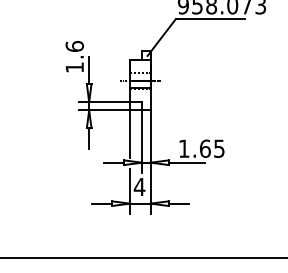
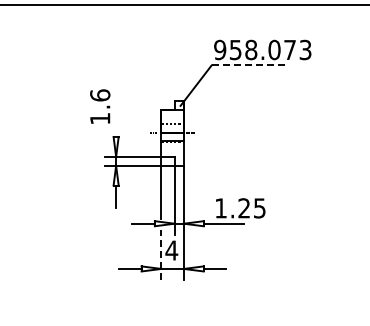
line: (210, 19) -> (250, 65), solid -> dashed
line: (89, 70) -> (116, 121), removed
text: (205, 148) -> (244, 208), 1.65 -> 1.25
line: (130, 190) -> (161, 254), solid -> dashed

